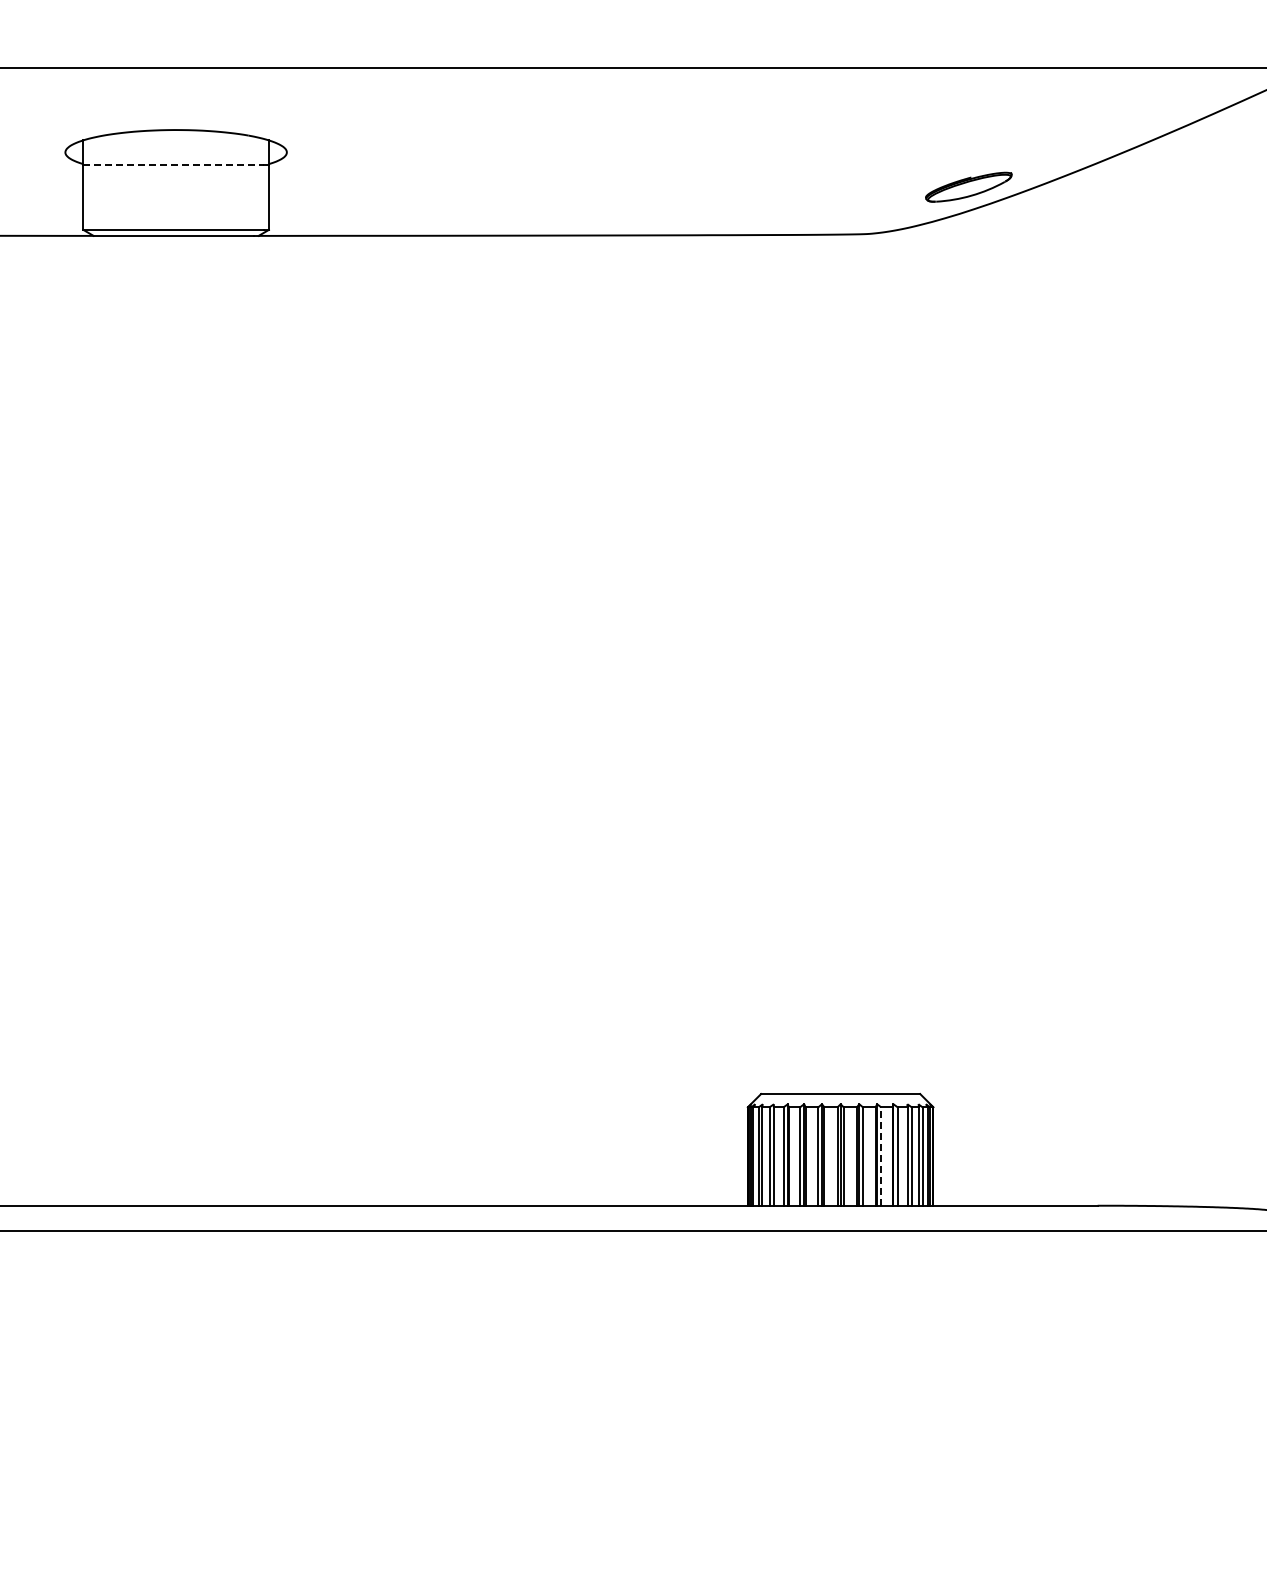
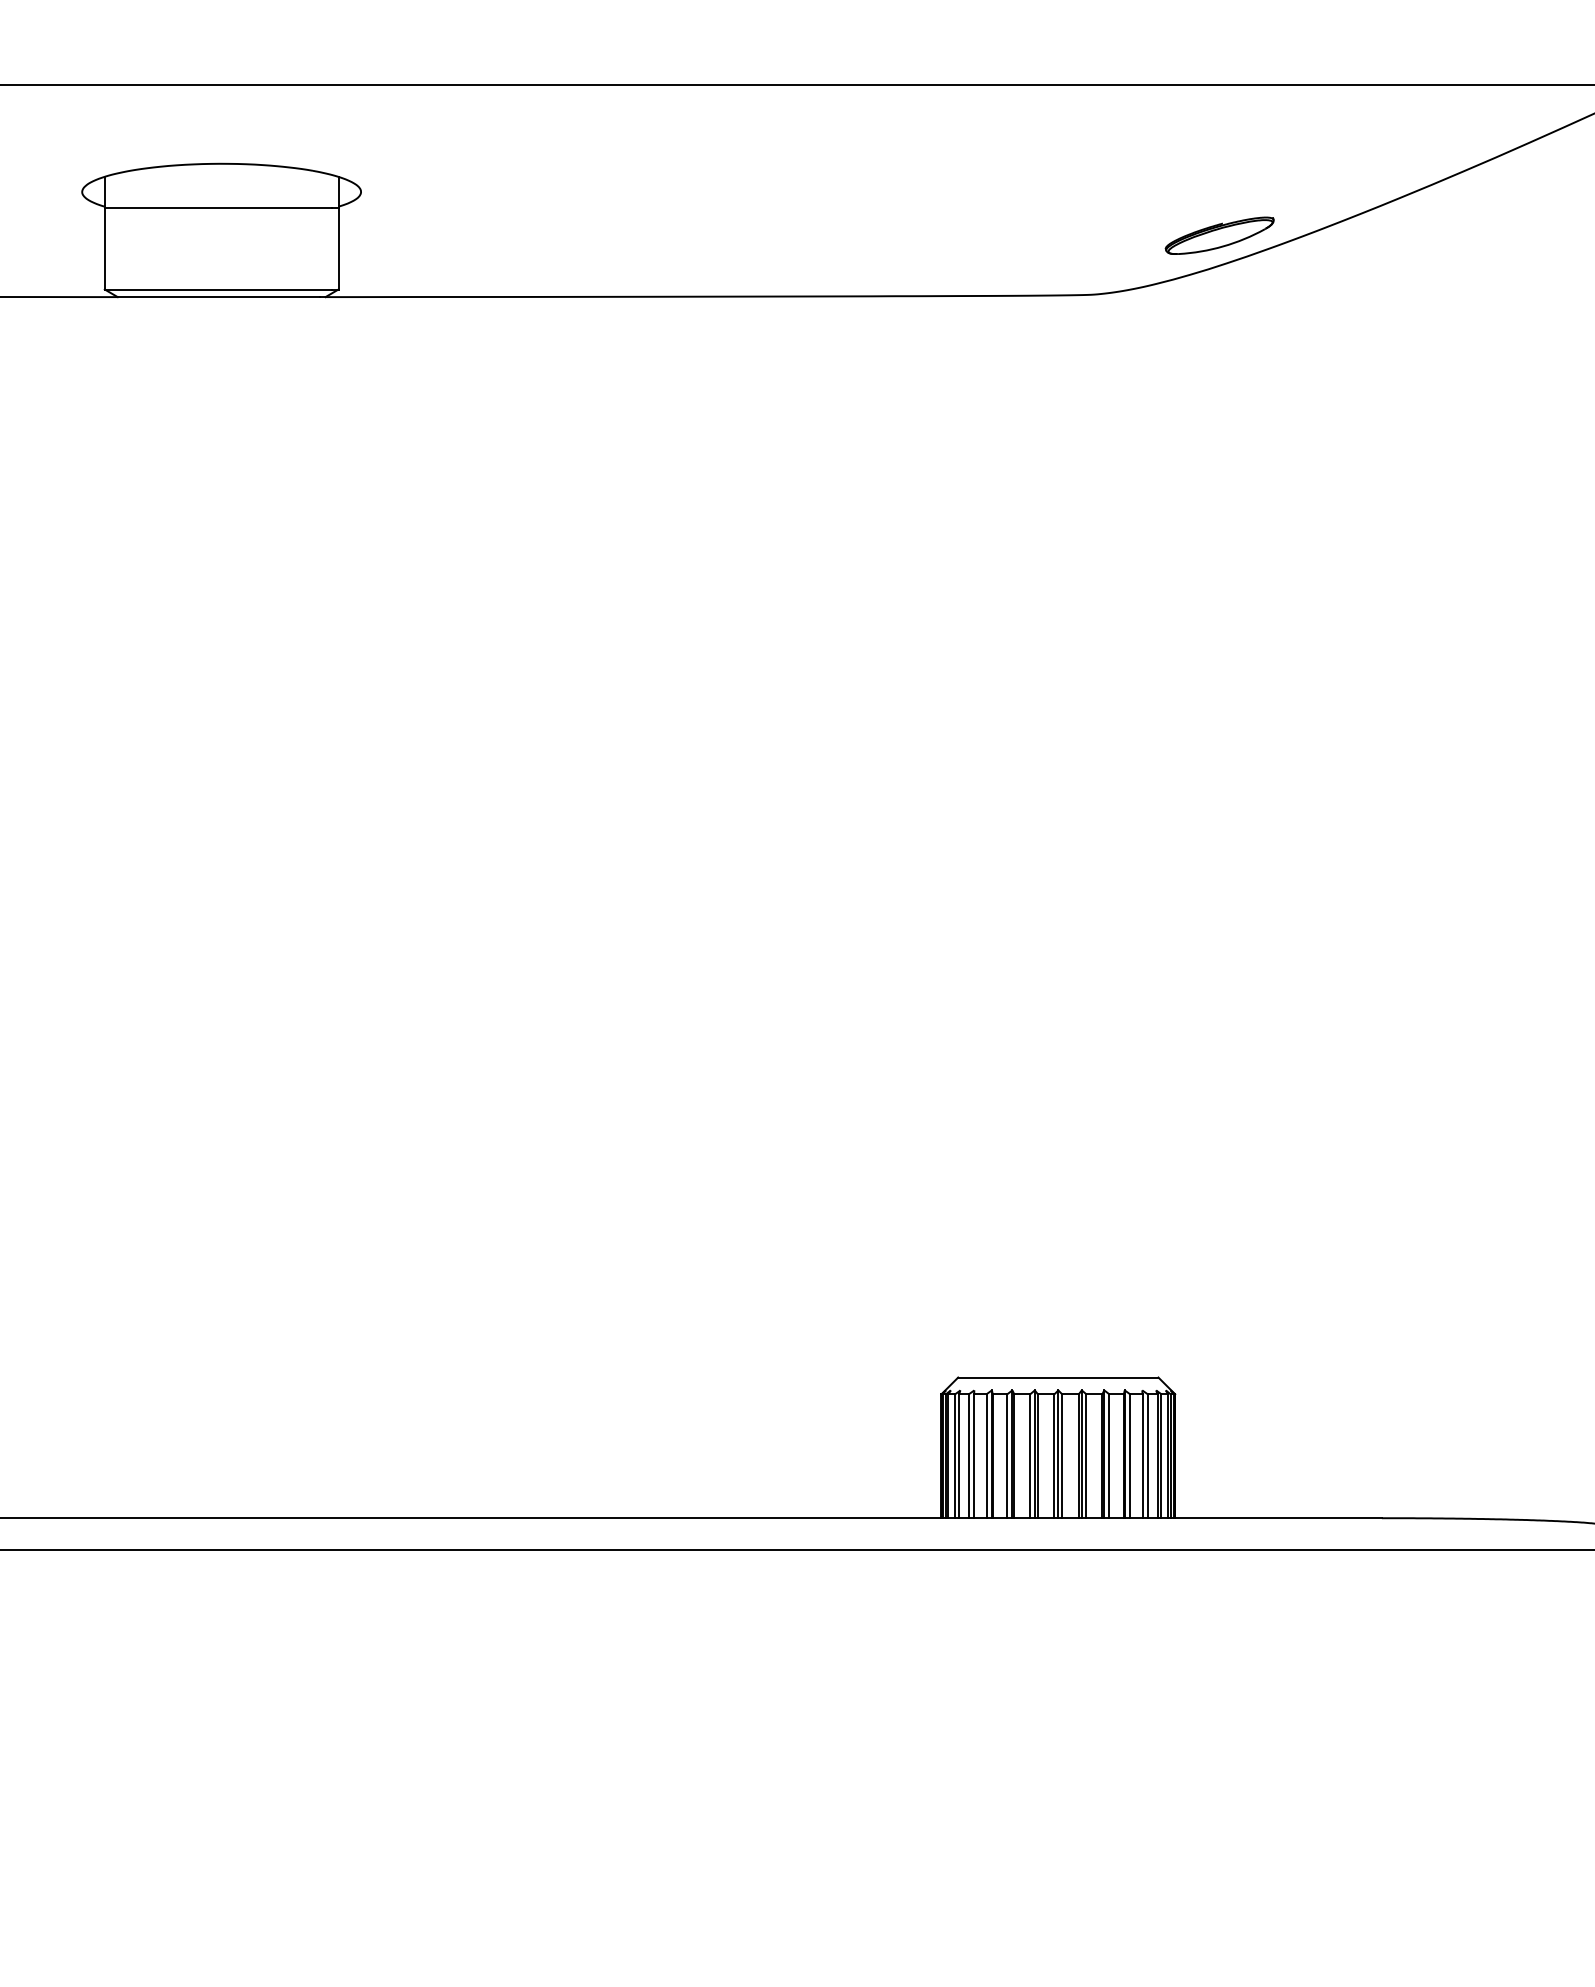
line: (174, 165) -> (219, 208), dashed -> solid
line: (881, 1156) -> (1109, 1456), dashed -> solid

